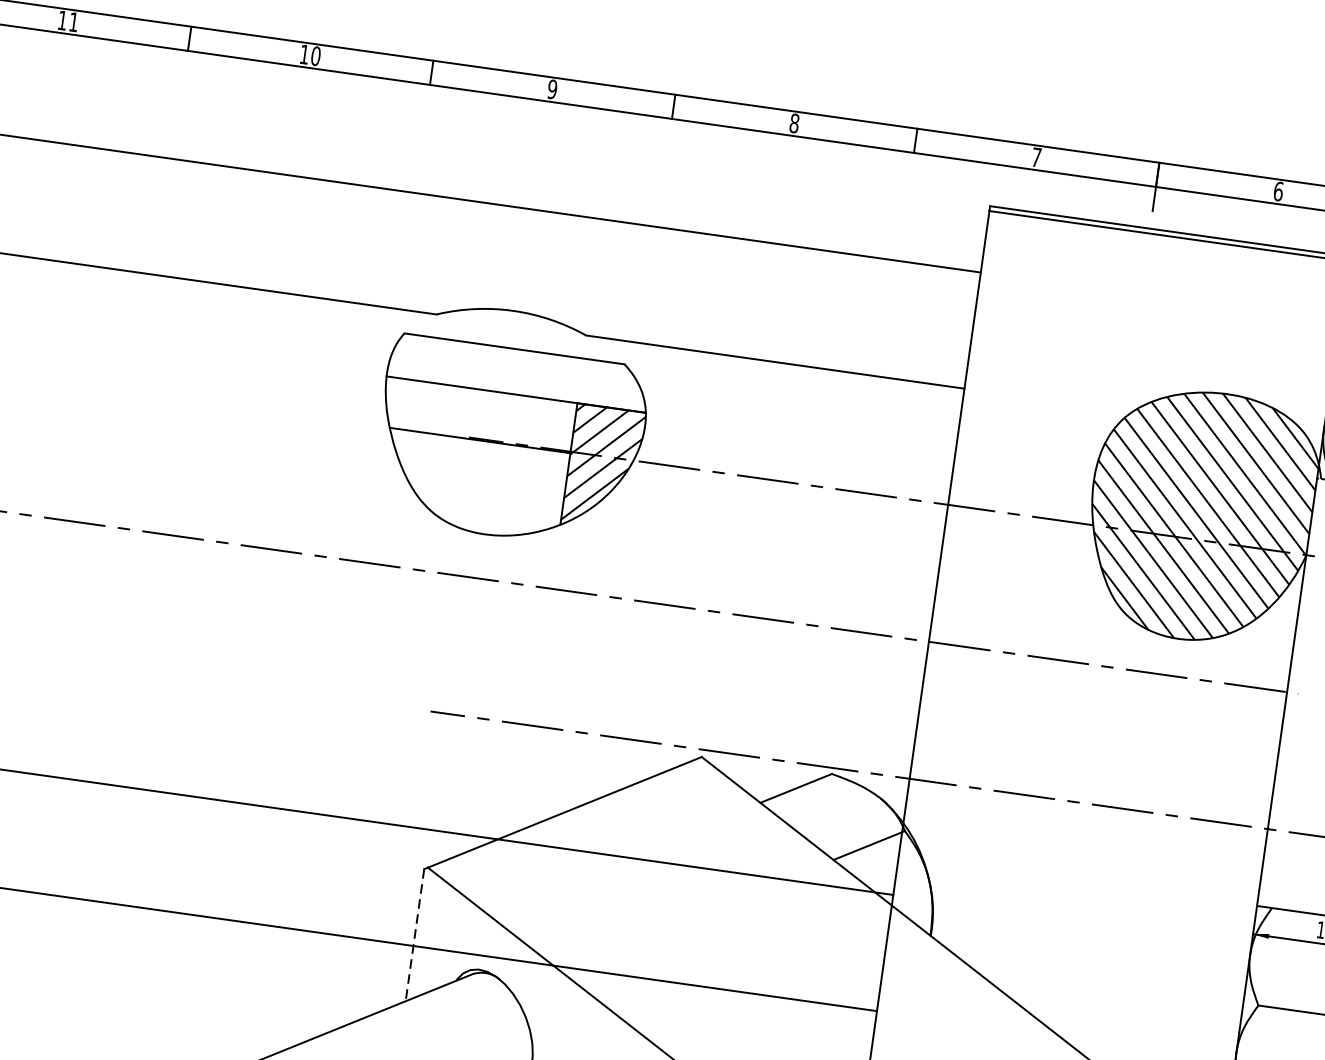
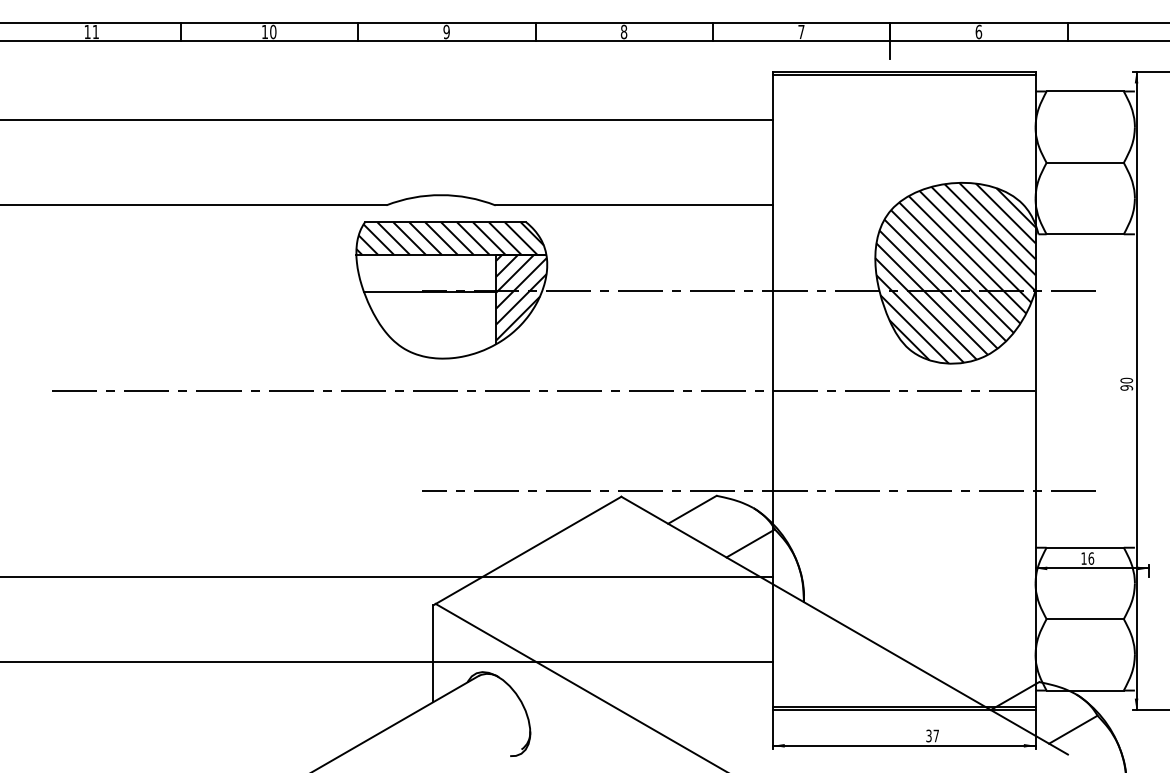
hatch: (516, 371) -> (449, 238), added
line: (415, 936) -> (433, 654), dashed -> solid

